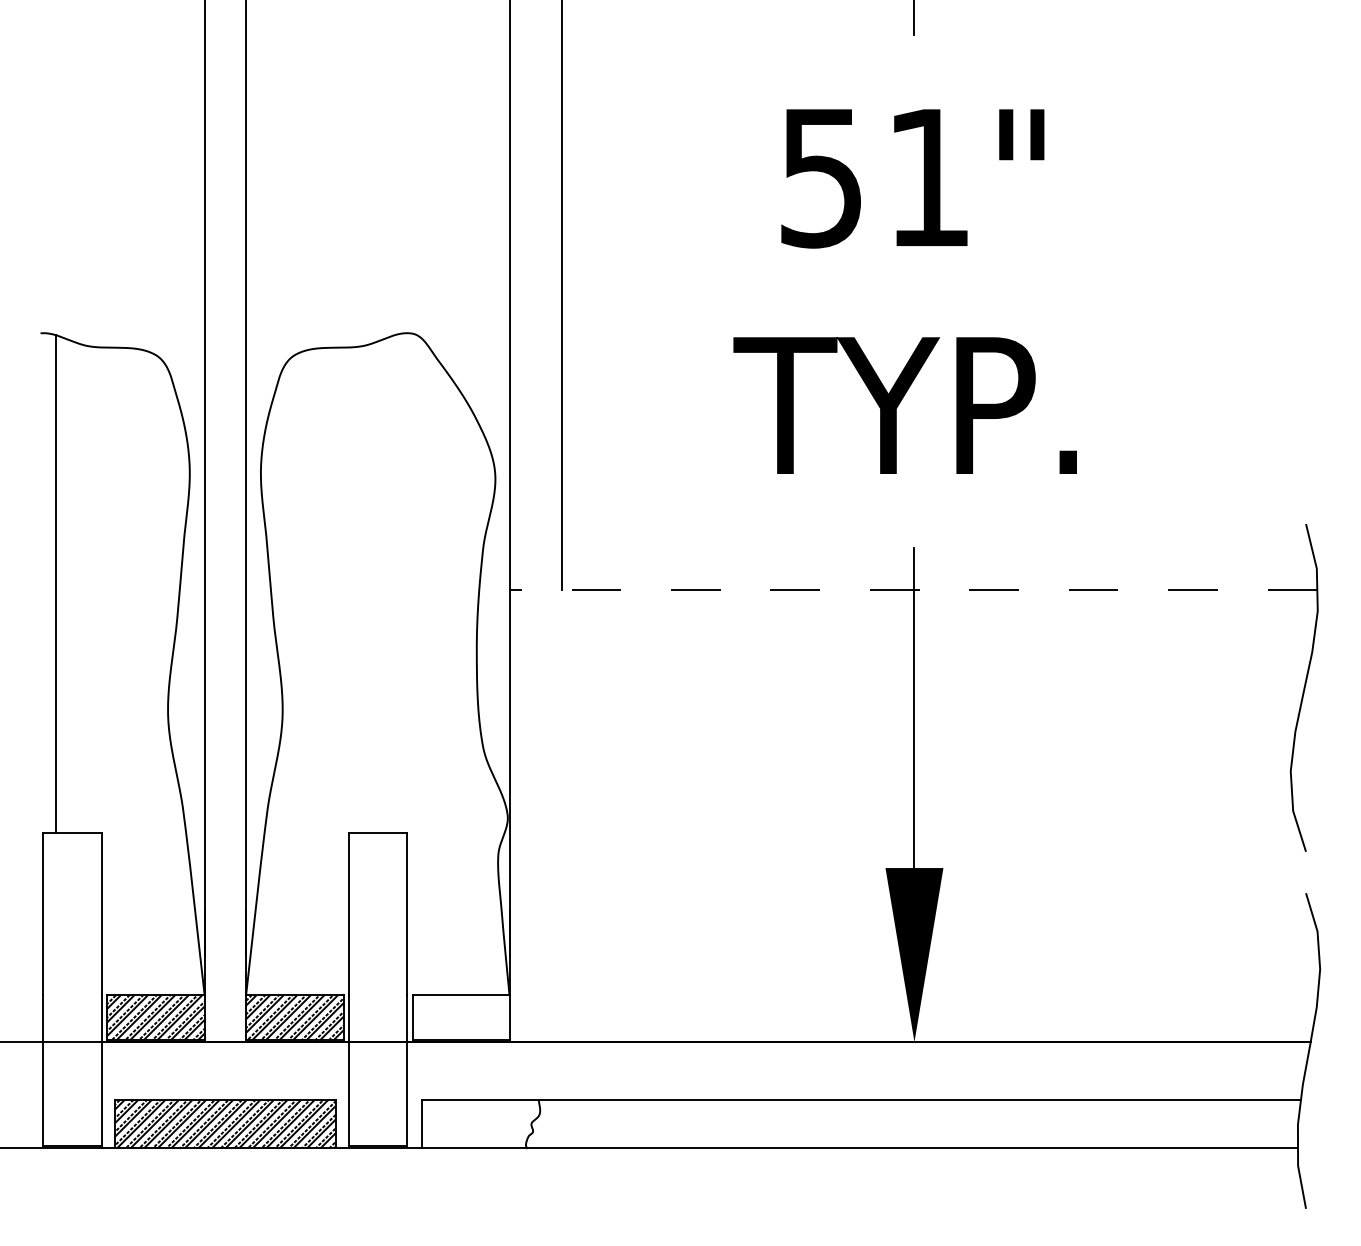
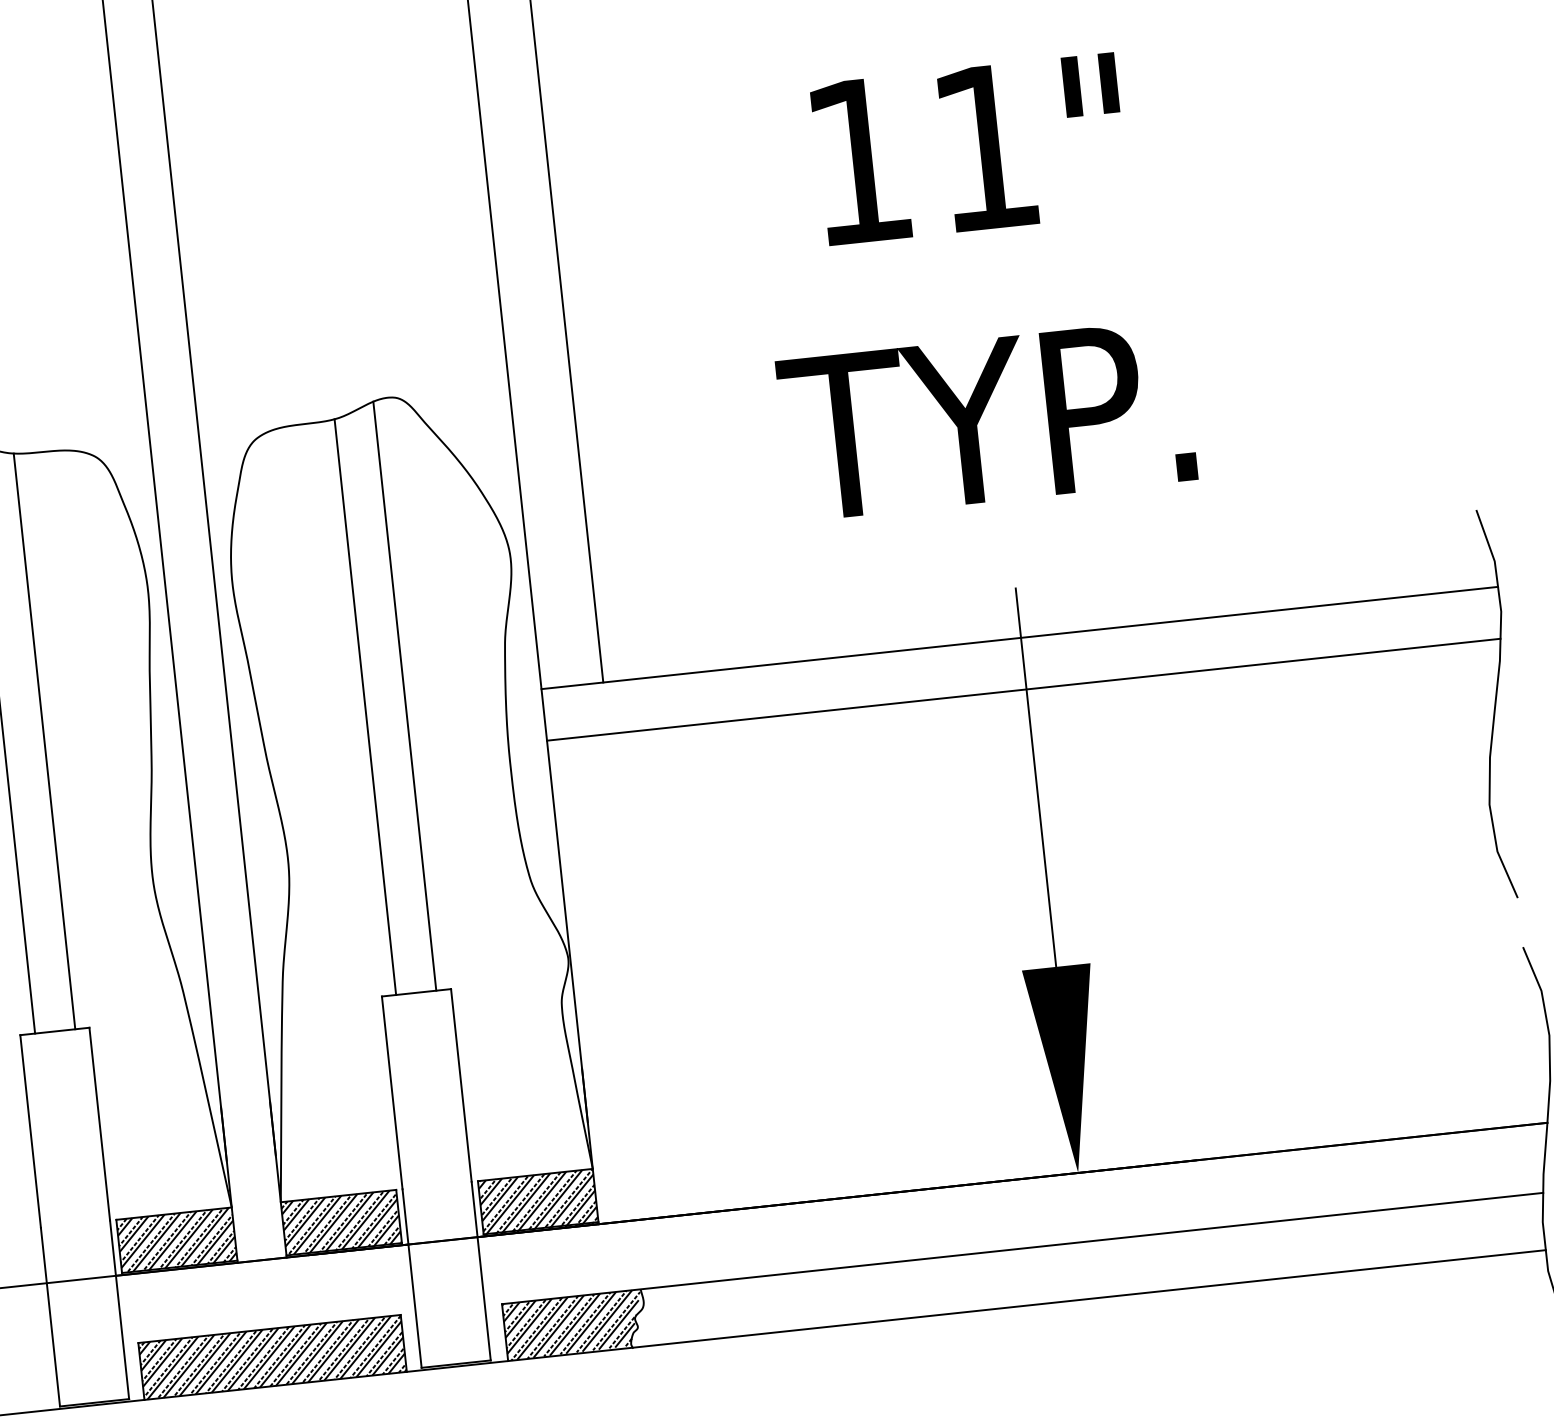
text: (820, 178) -> (857, 162), 51" -> 11"
line: (394, 583) -> (404, 695), added
line: (89, 589) -> (44, 741), added
line: (360, 589) -> (364, 707), added
line: (913, 590) -> (1019, 638), dashed -> solid
line: (911, 633) -> (1022, 689), added
hatch: (460, 1018) -> (537, 1202), added
hatch: (479, 1124) -> (573, 1325), added

